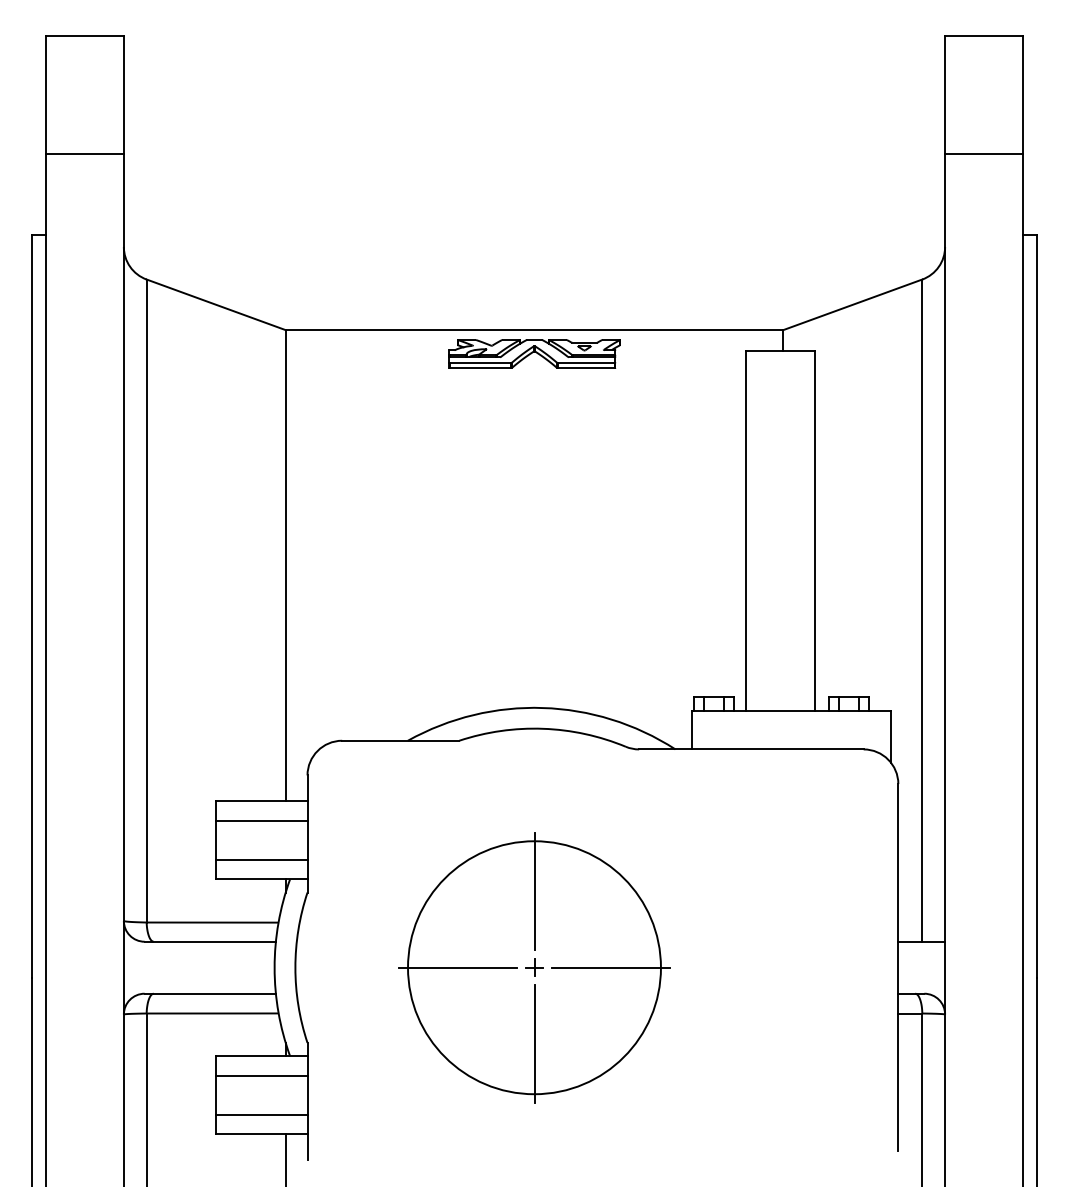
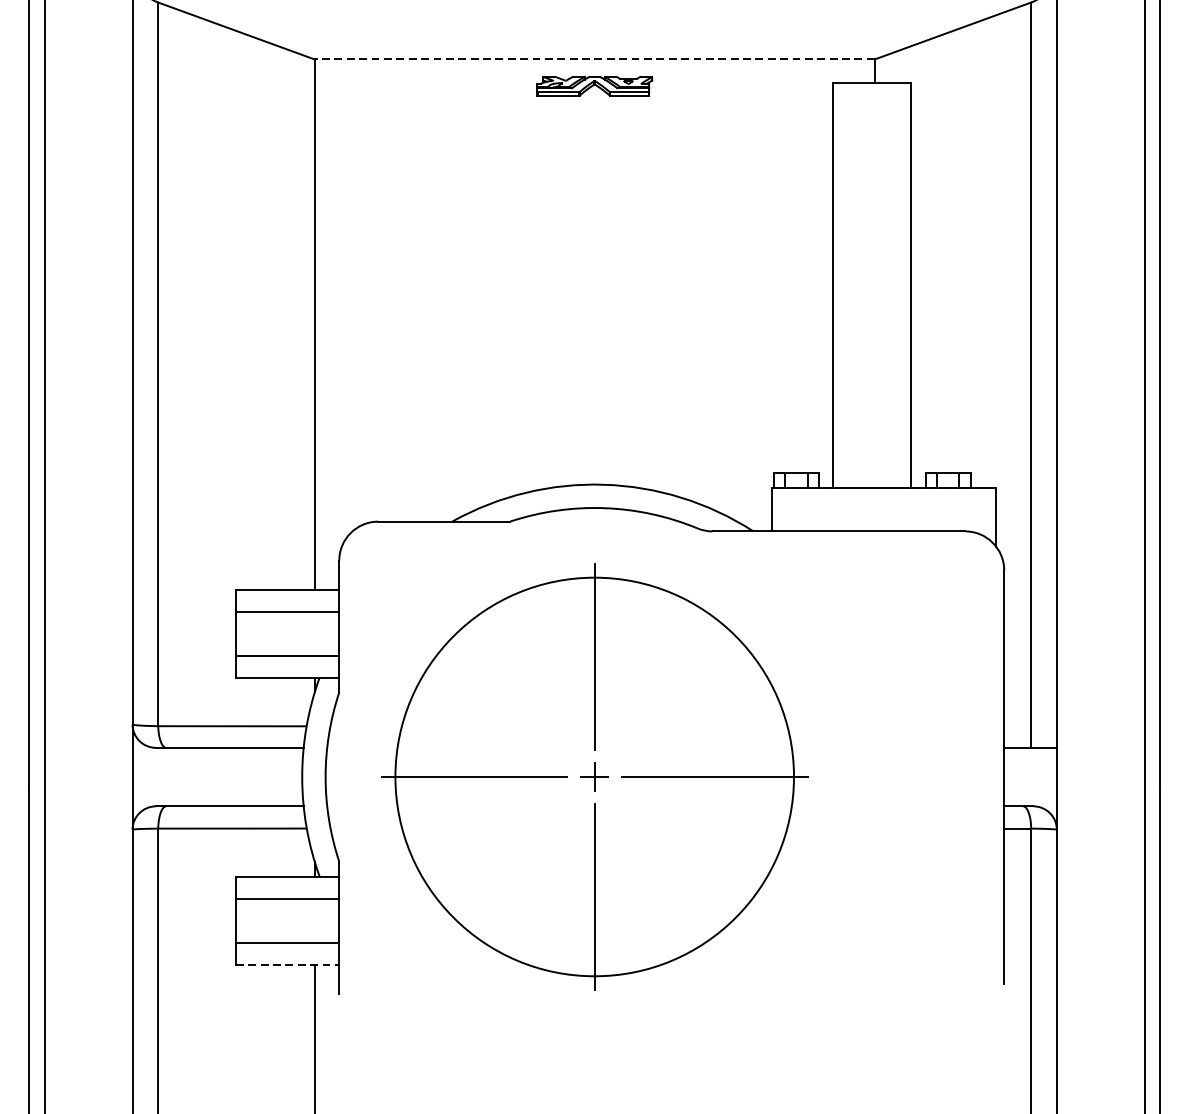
line: (534, 330) -> (594, 59), solid -> dashed
part: (534, 353) -> (594, 85), size x0.6
part: (534, 967) -> (594, 776), size x1.4
line: (261, 1134) -> (287, 964), solid -> dashed

